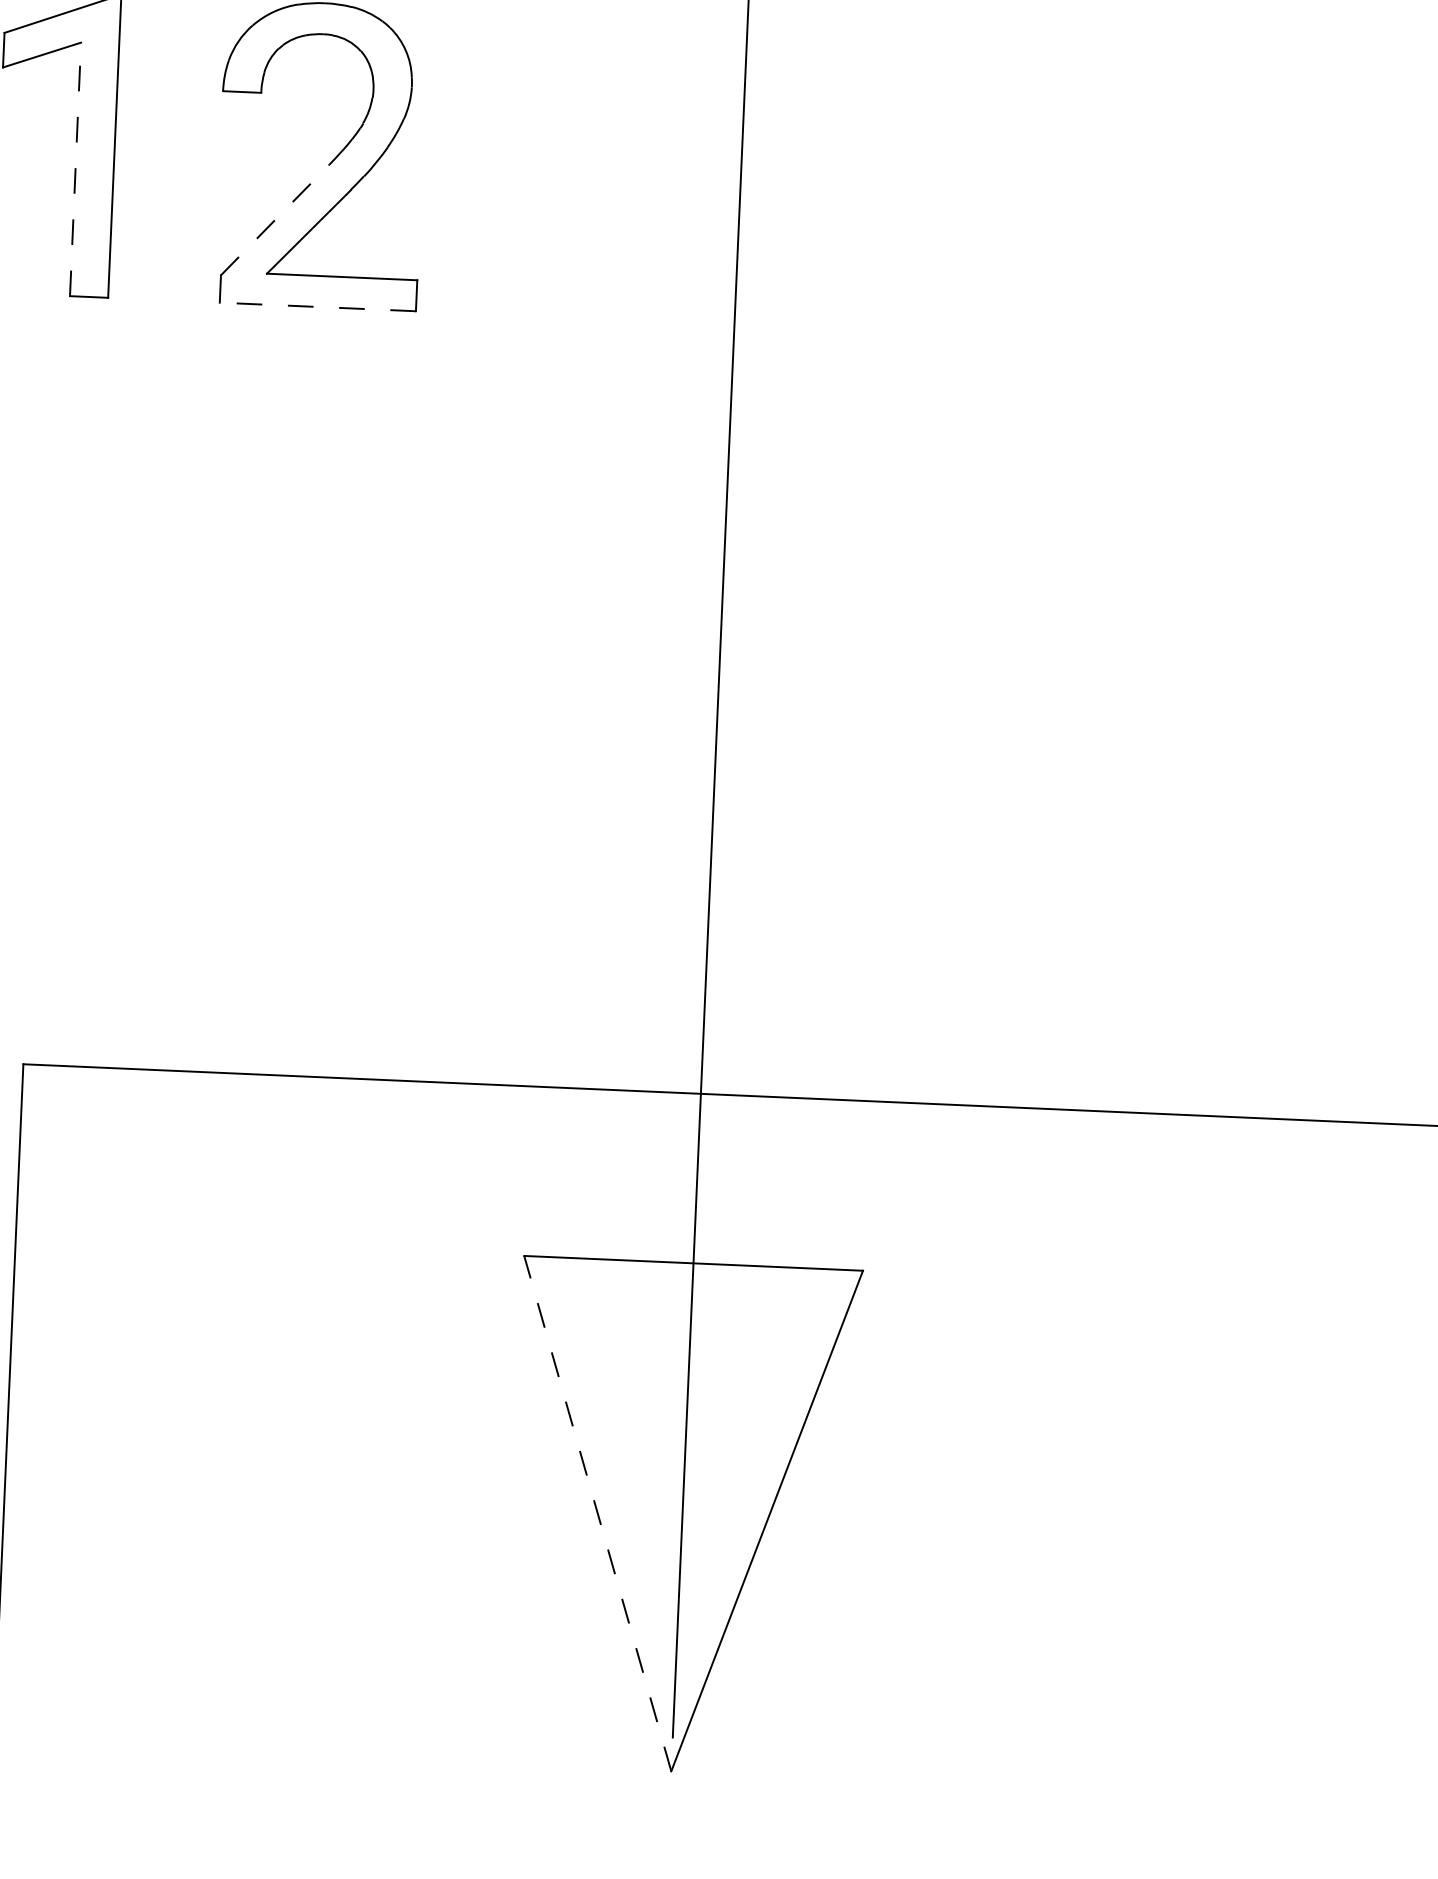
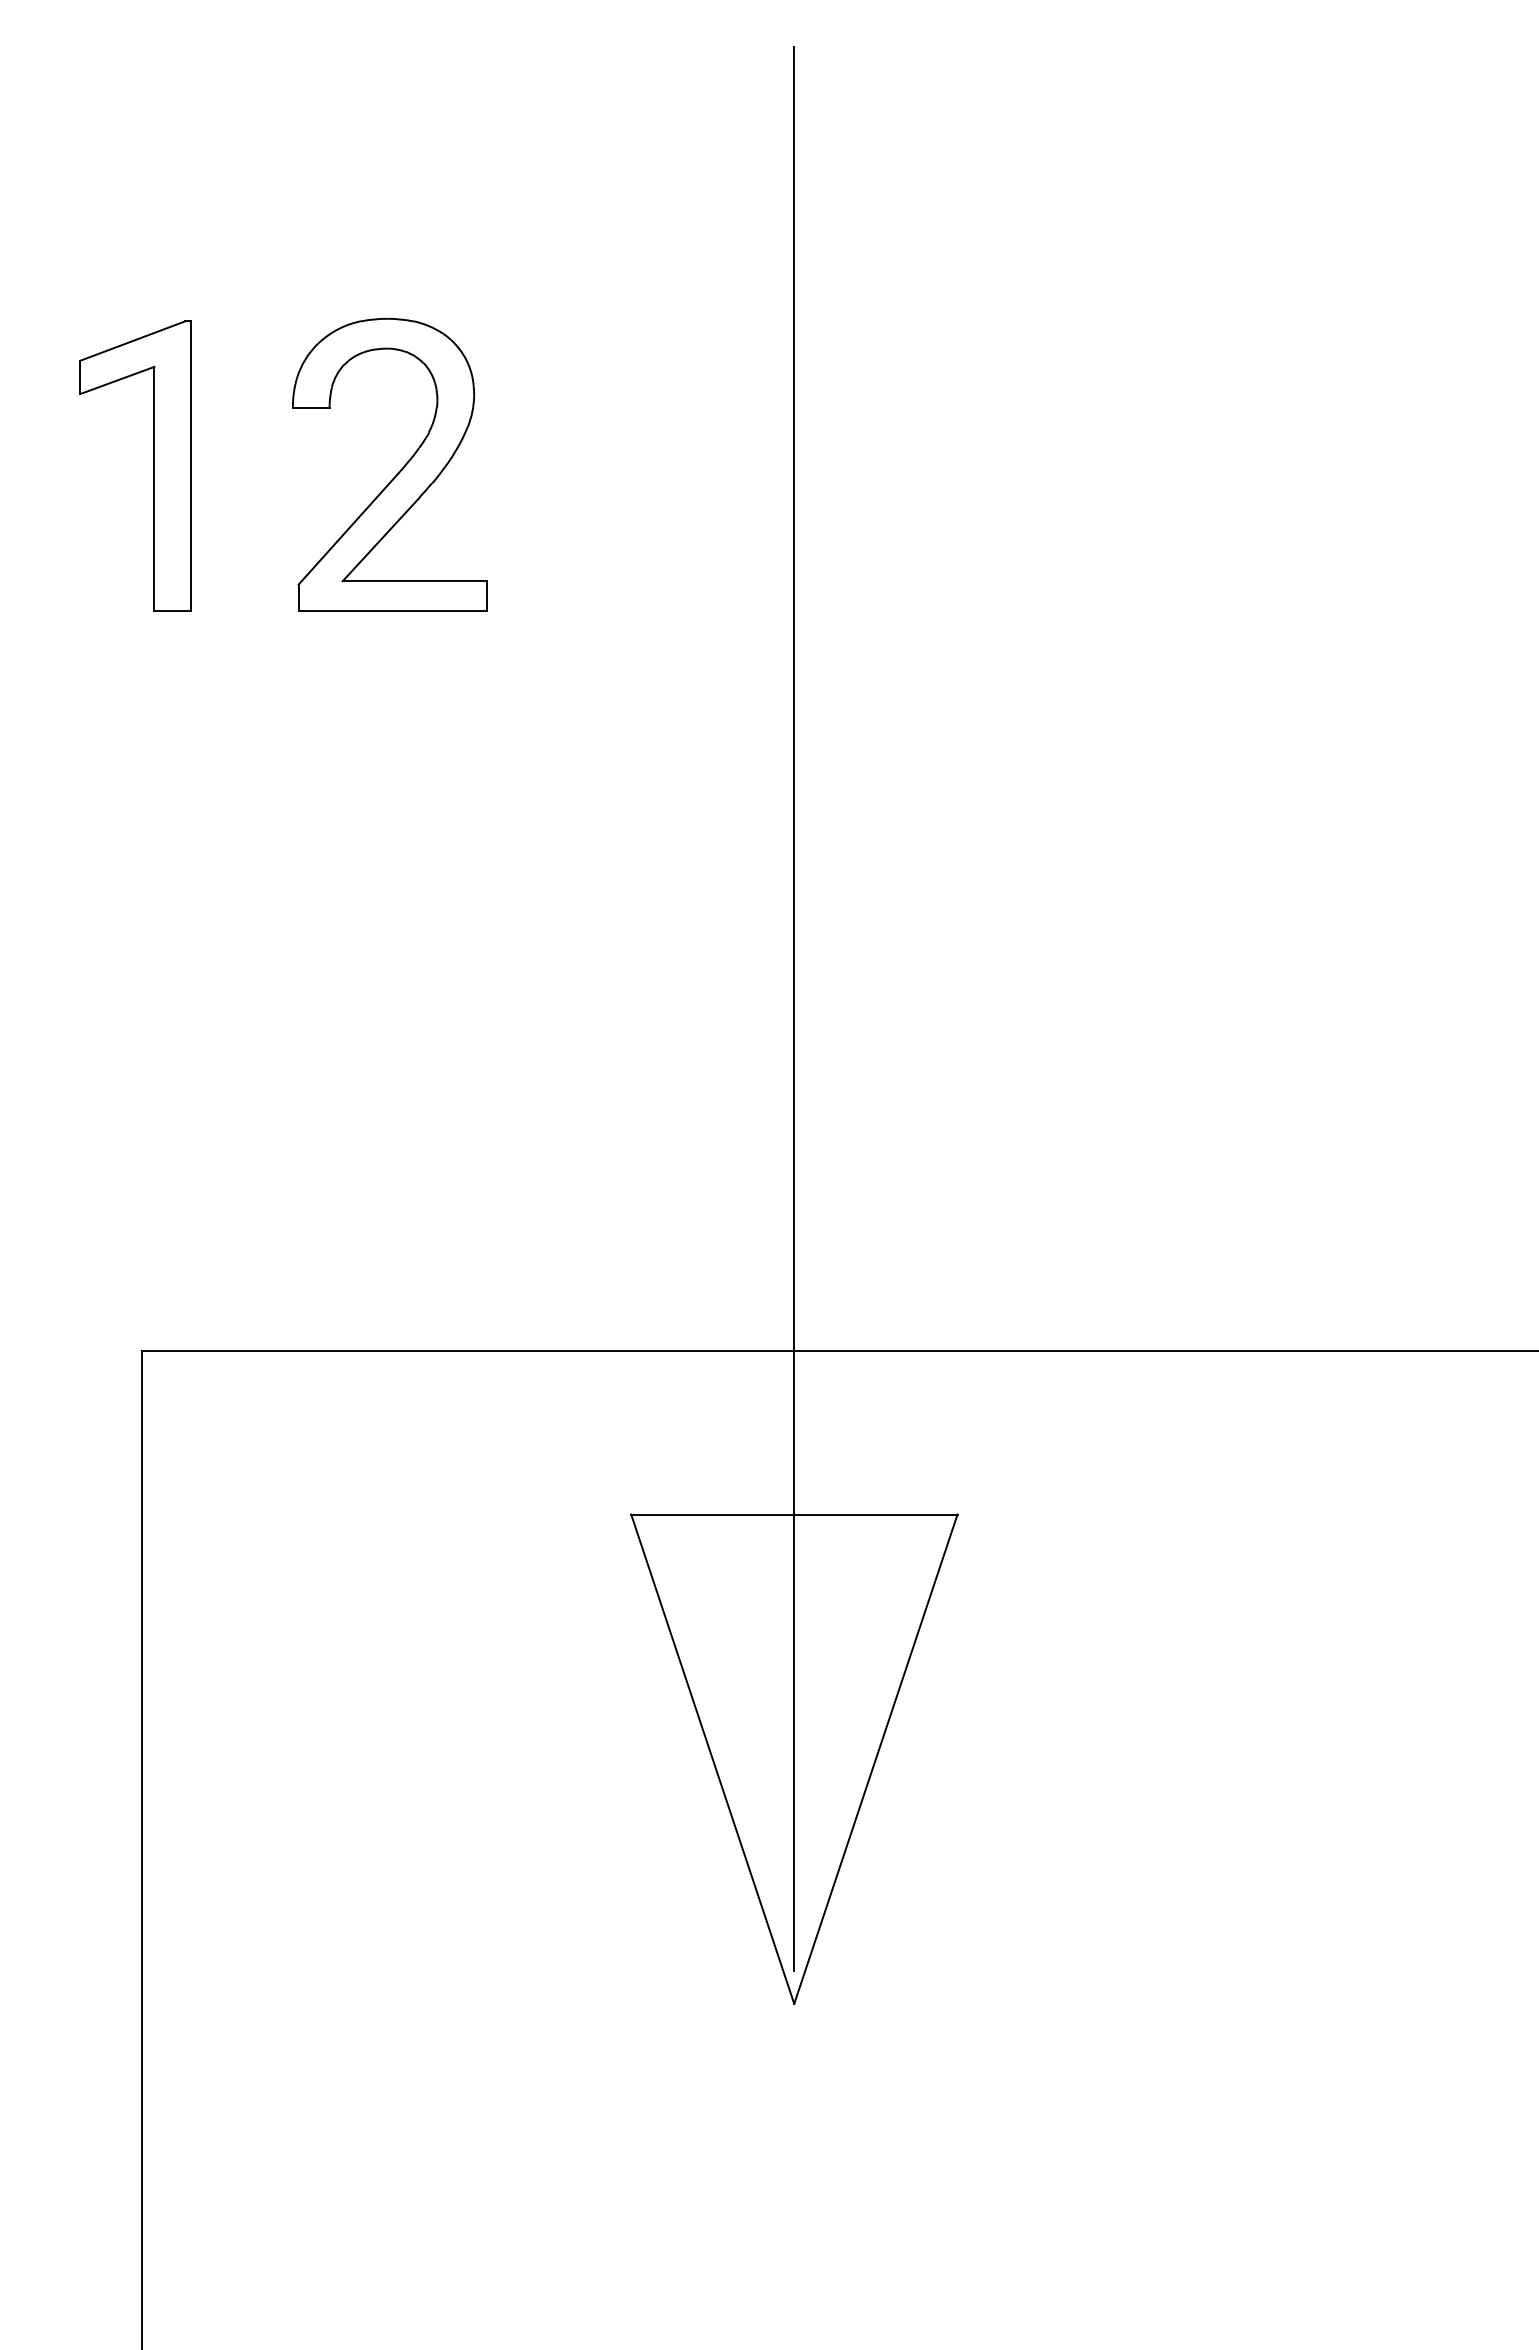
line: (75, 168) -> (154, 488), dashed -> solid
line: (275, 220) -> (348, 529), dashed -> solid
line: (317, 307) -> (392, 611), dashed -> solid
line: (597, 1513) -> (712, 1759), dashed -> solid

